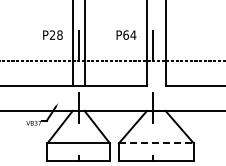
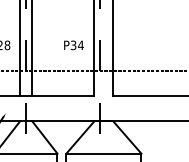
text: (125, 34) -> (73, 44), P64 -> P34
line: (156, 143) -> (104, 153), dashed -> solid

